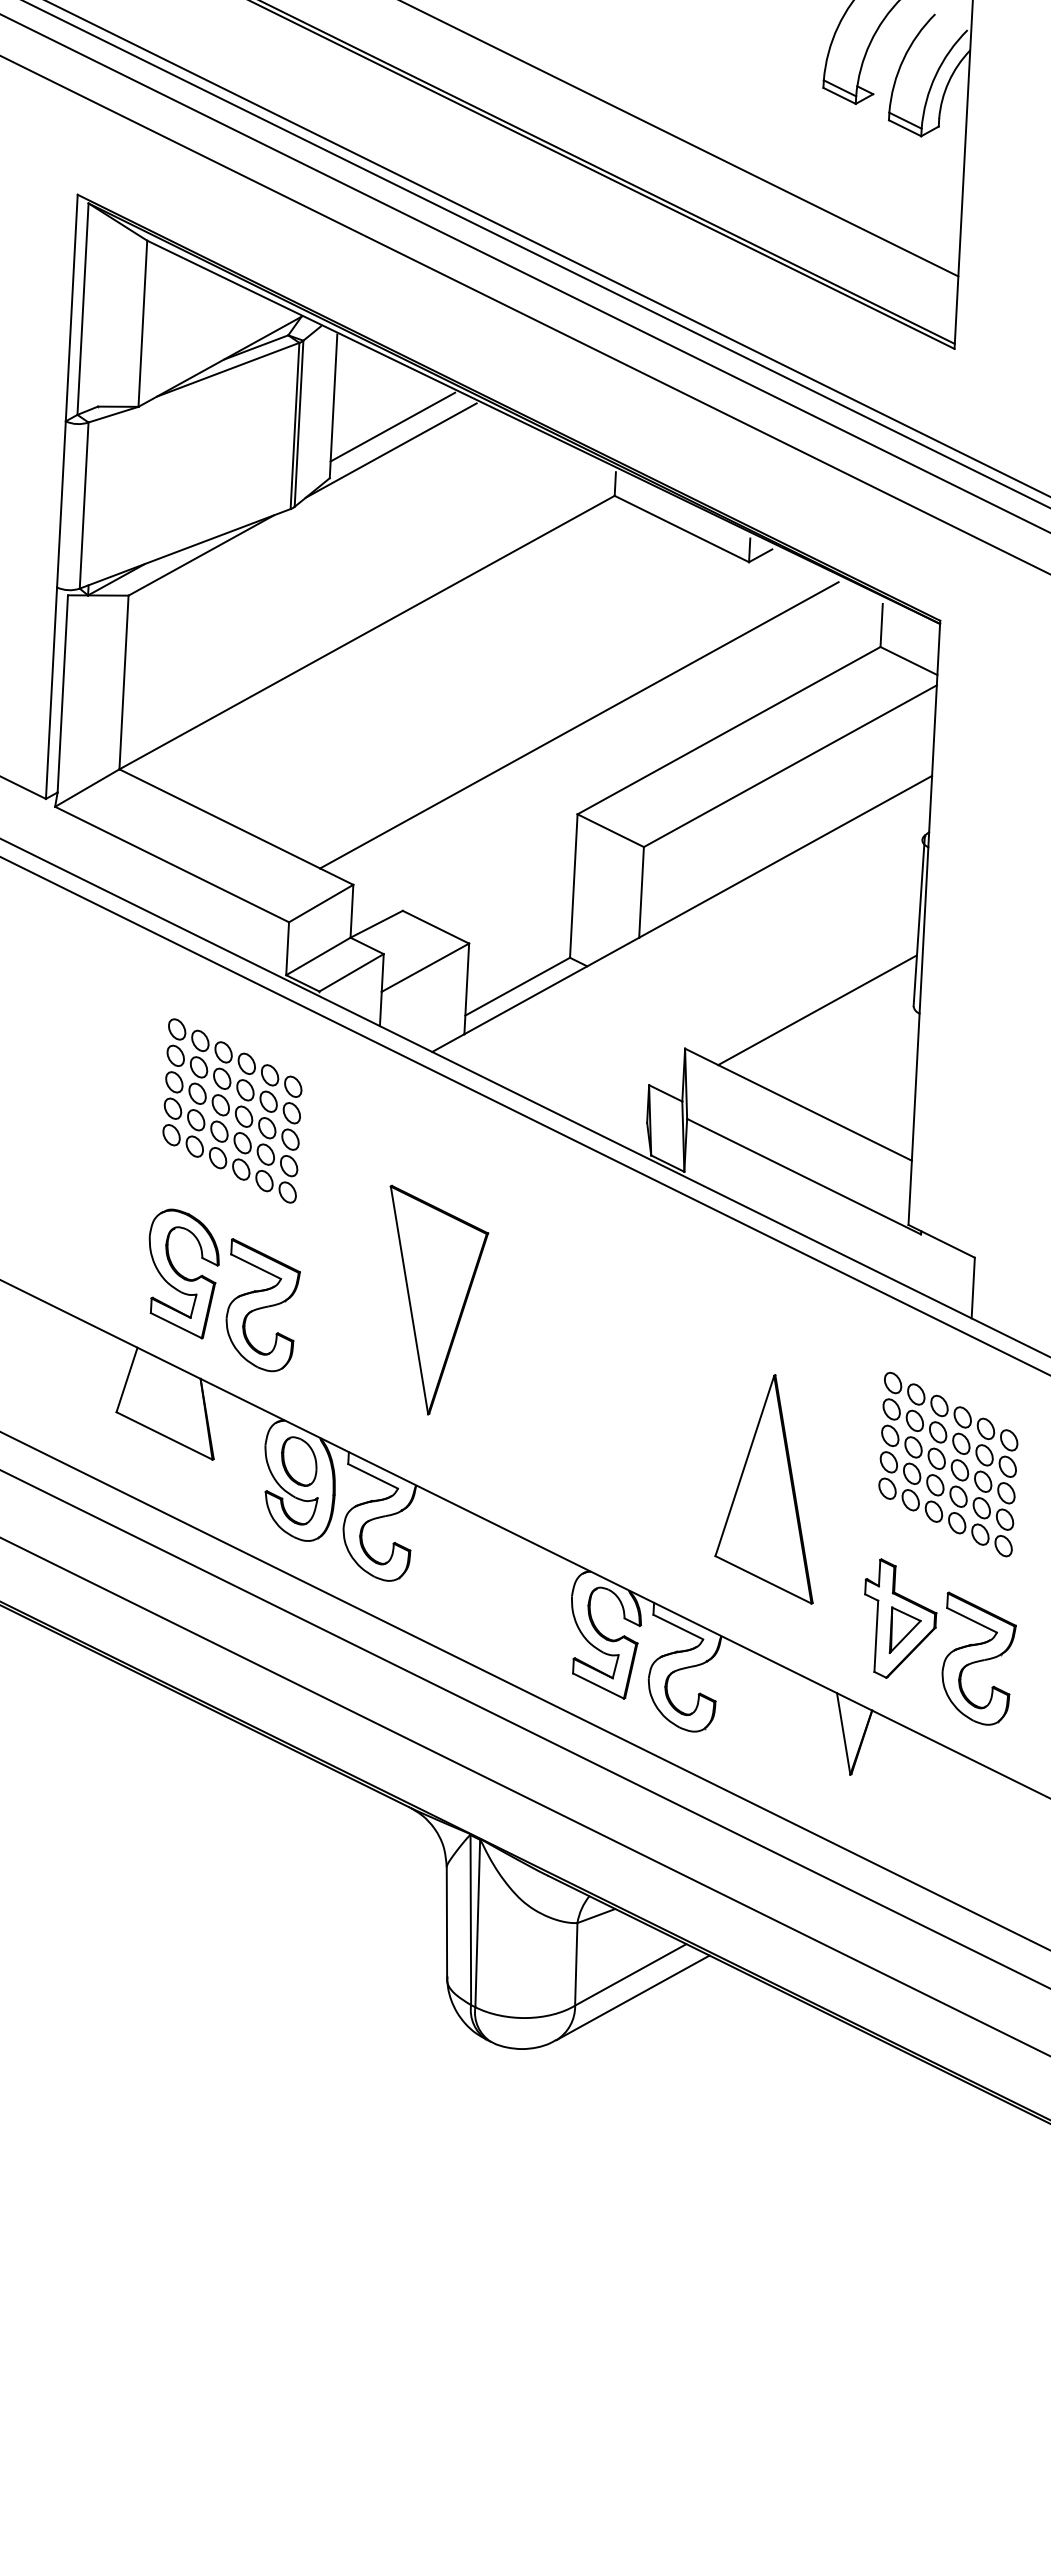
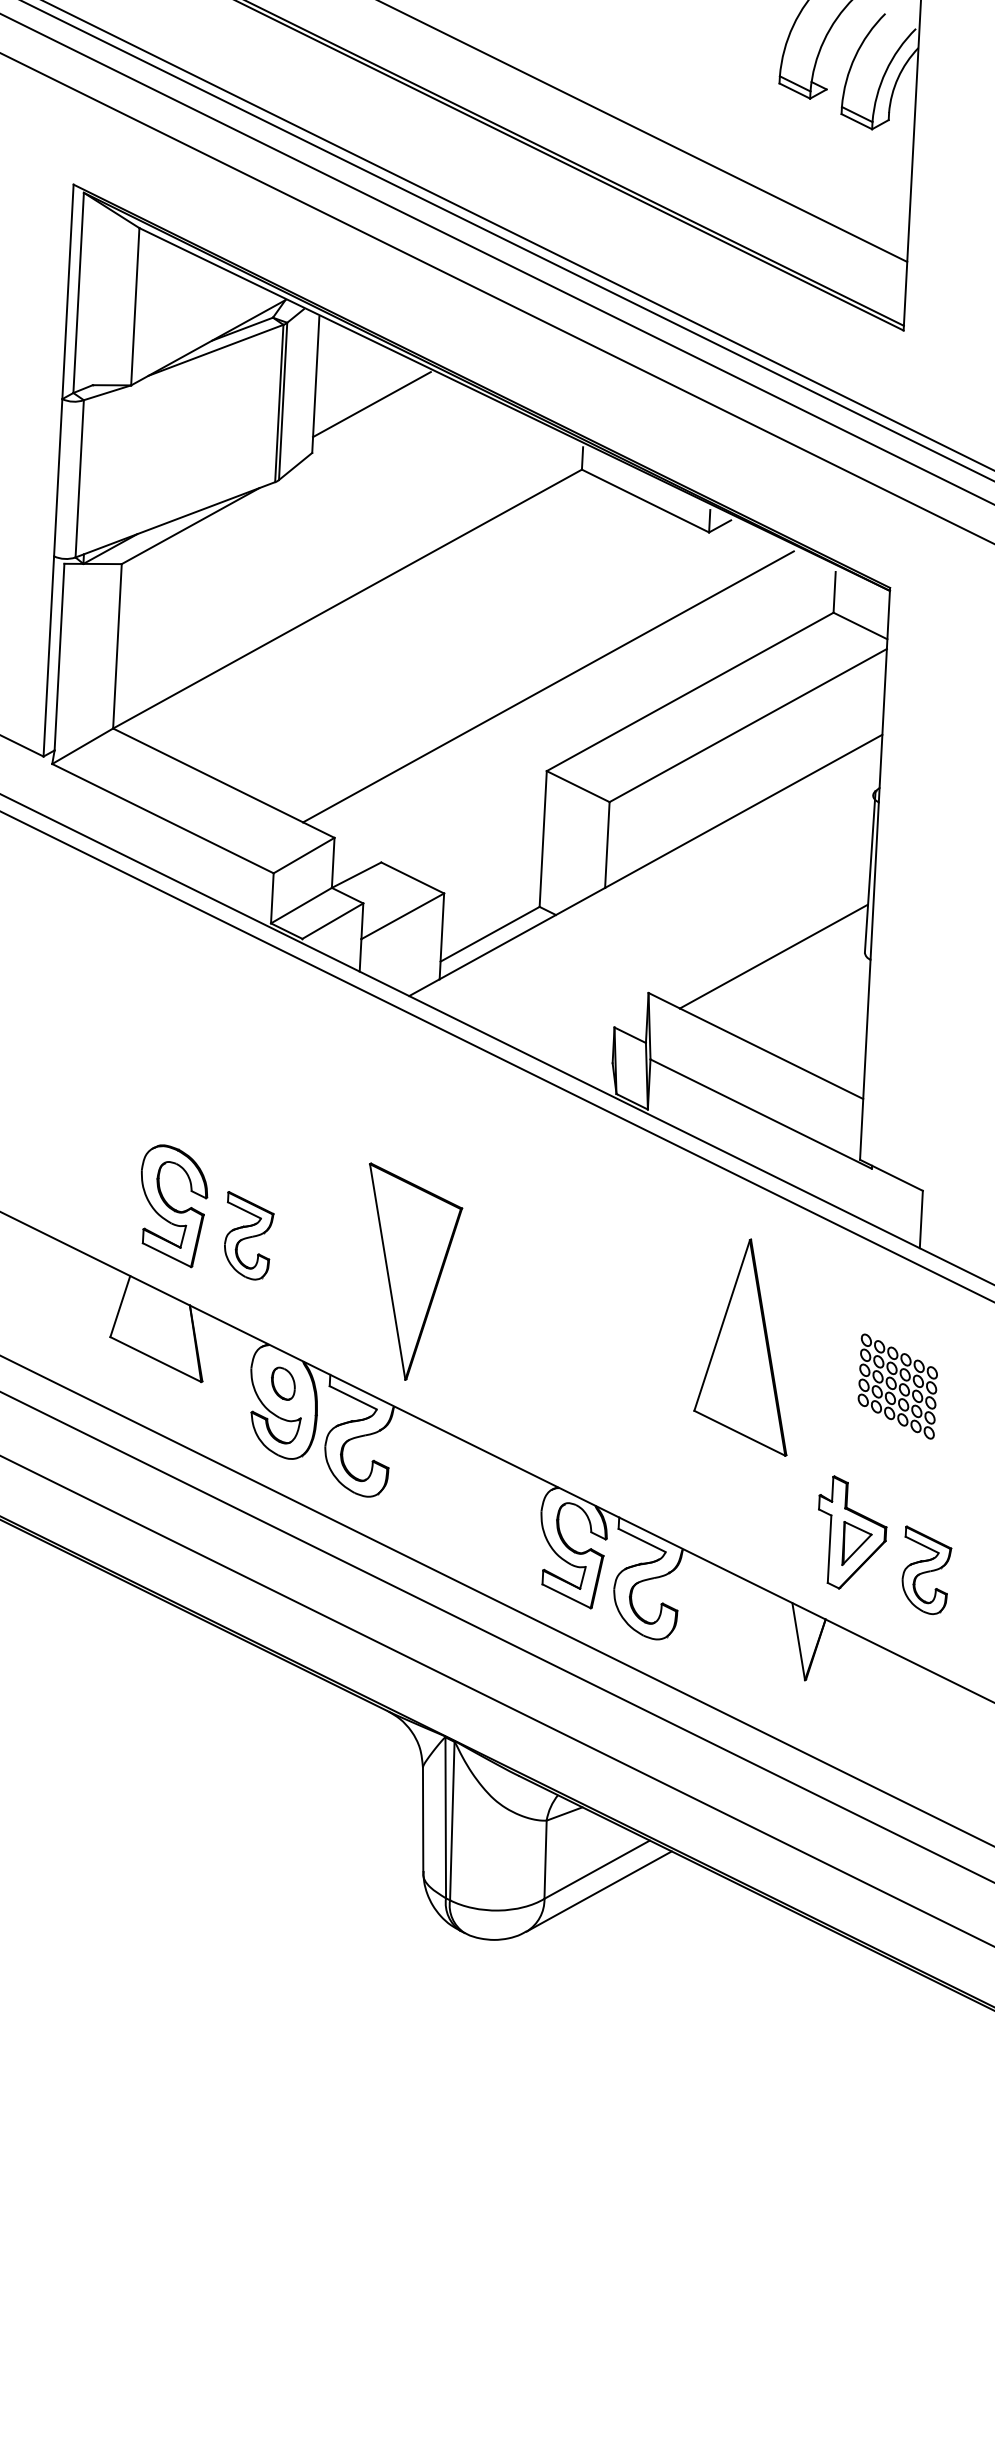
line: (390, 450) -> (369, 426), removed
part: (232, 1110) -> (220, 1051), removed
part: (439, 1299) -> (416, 1271), moved
part: (262, 1305) -> (248, 1236), size x0.7
part: (299, 1461) -> (283, 1383), size x0.7
part: (948, 1464) -> (897, 1386), size x0.6
part: (763, 1489) -> (739, 1347), moved
part: (978, 1658) -> (926, 1570), size x0.7

